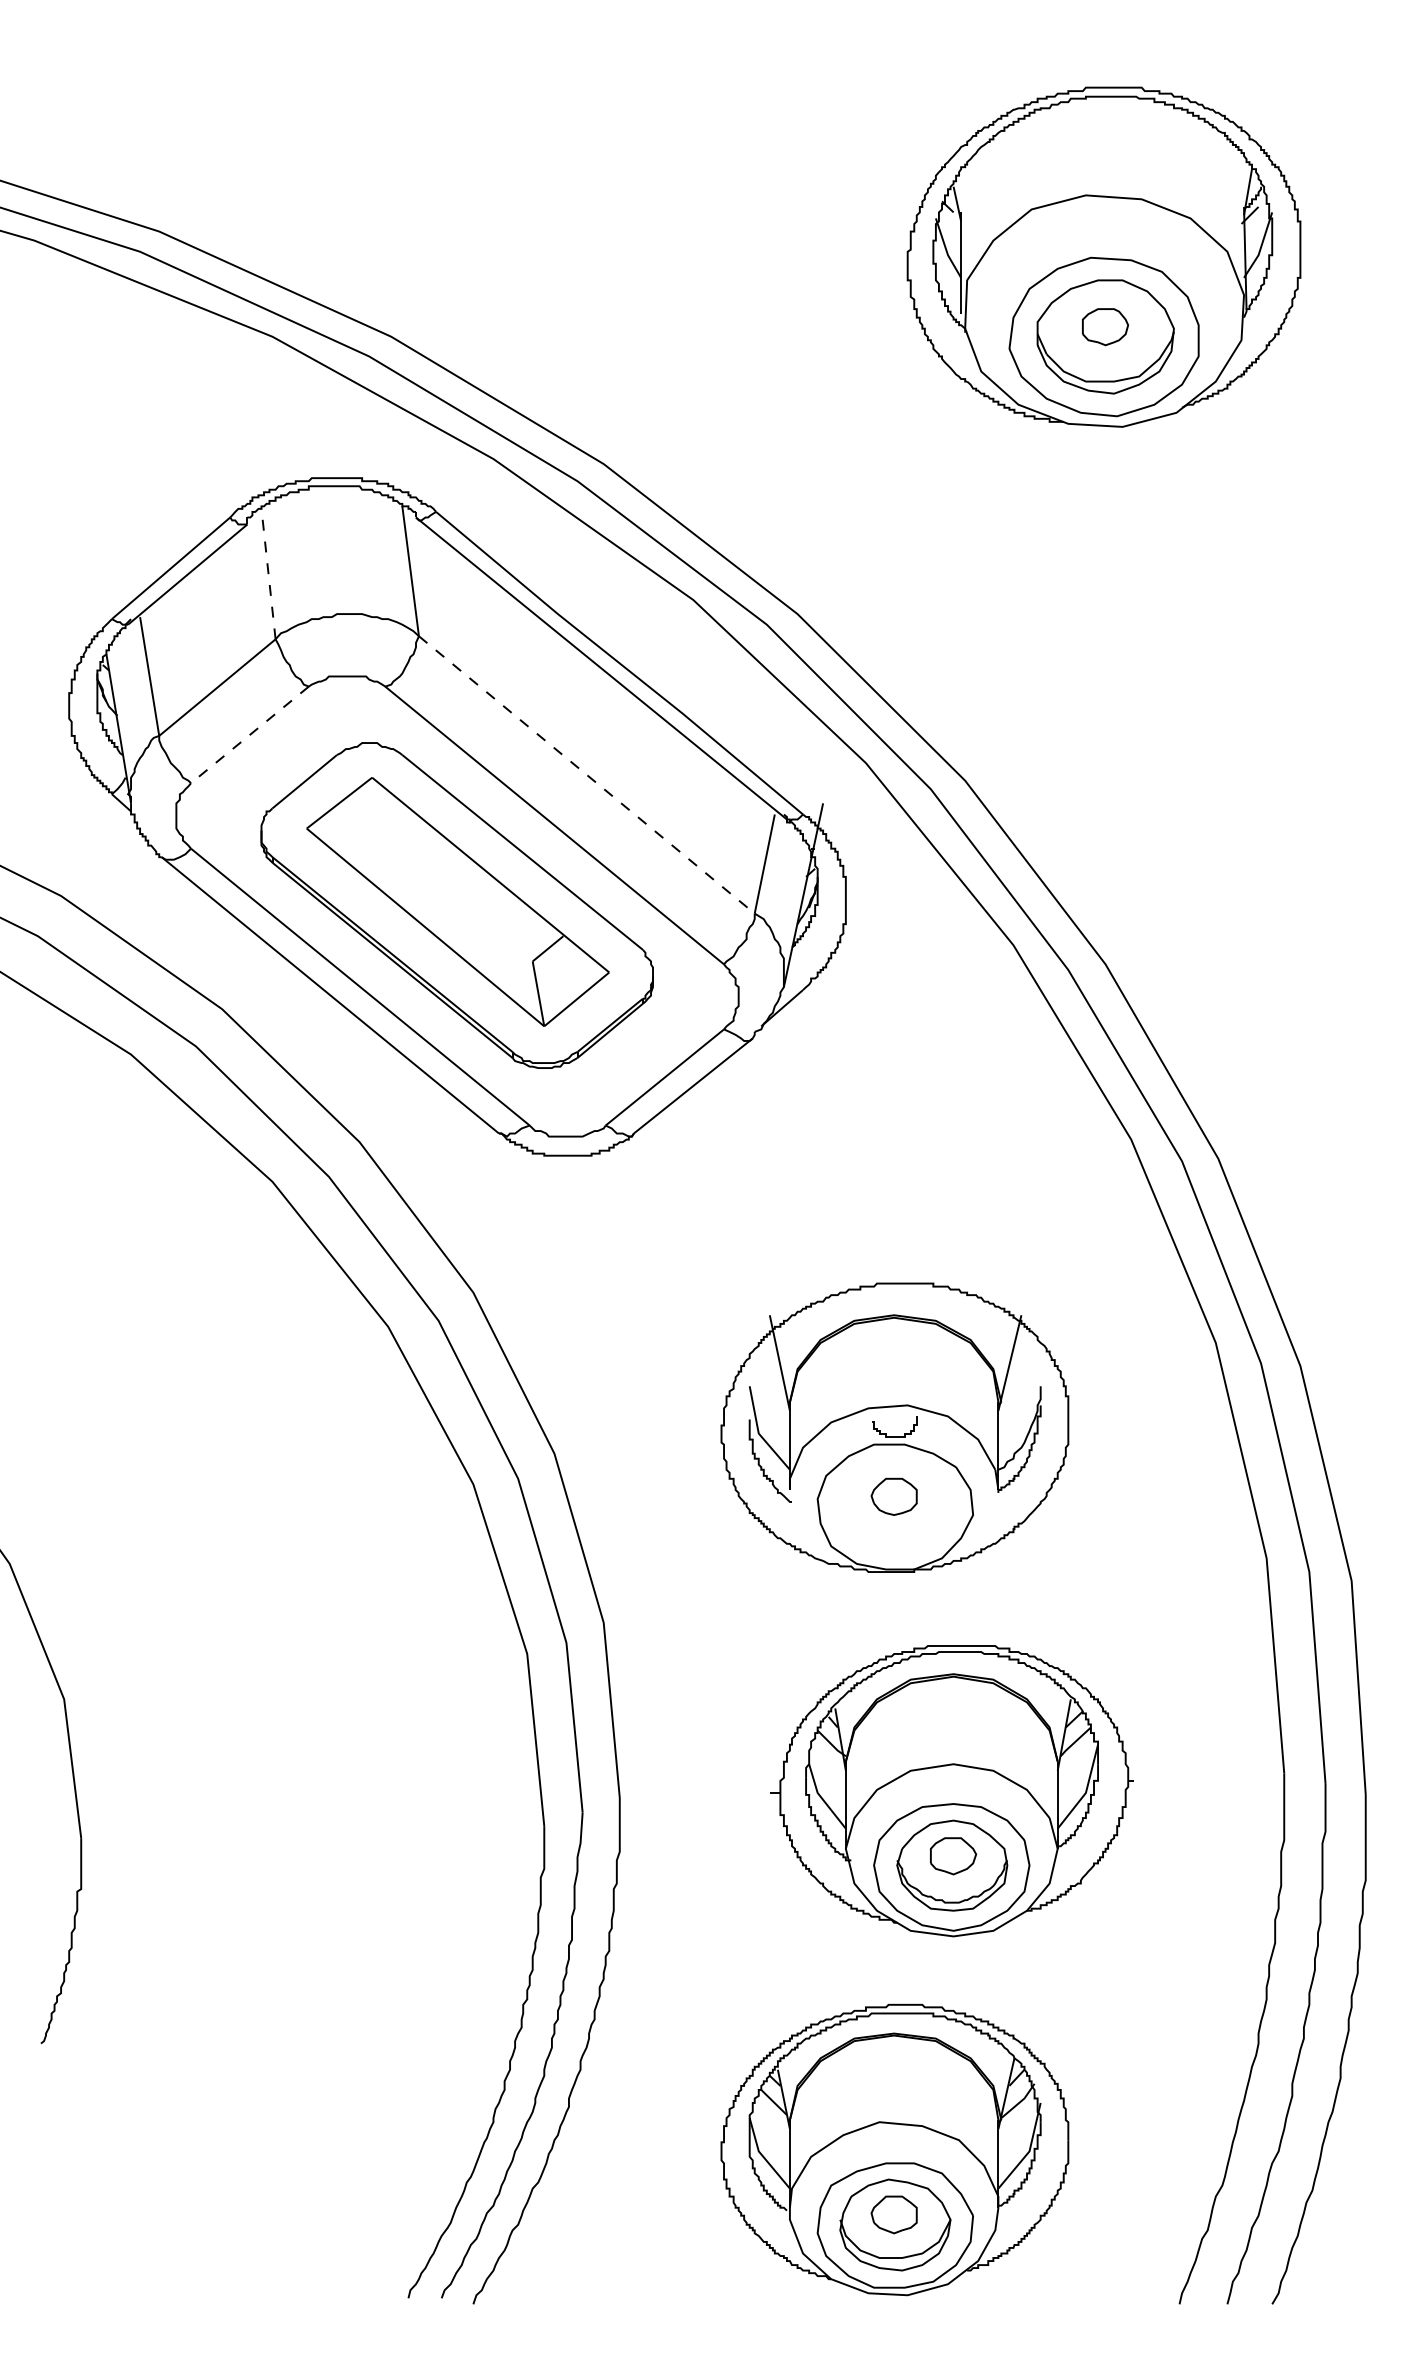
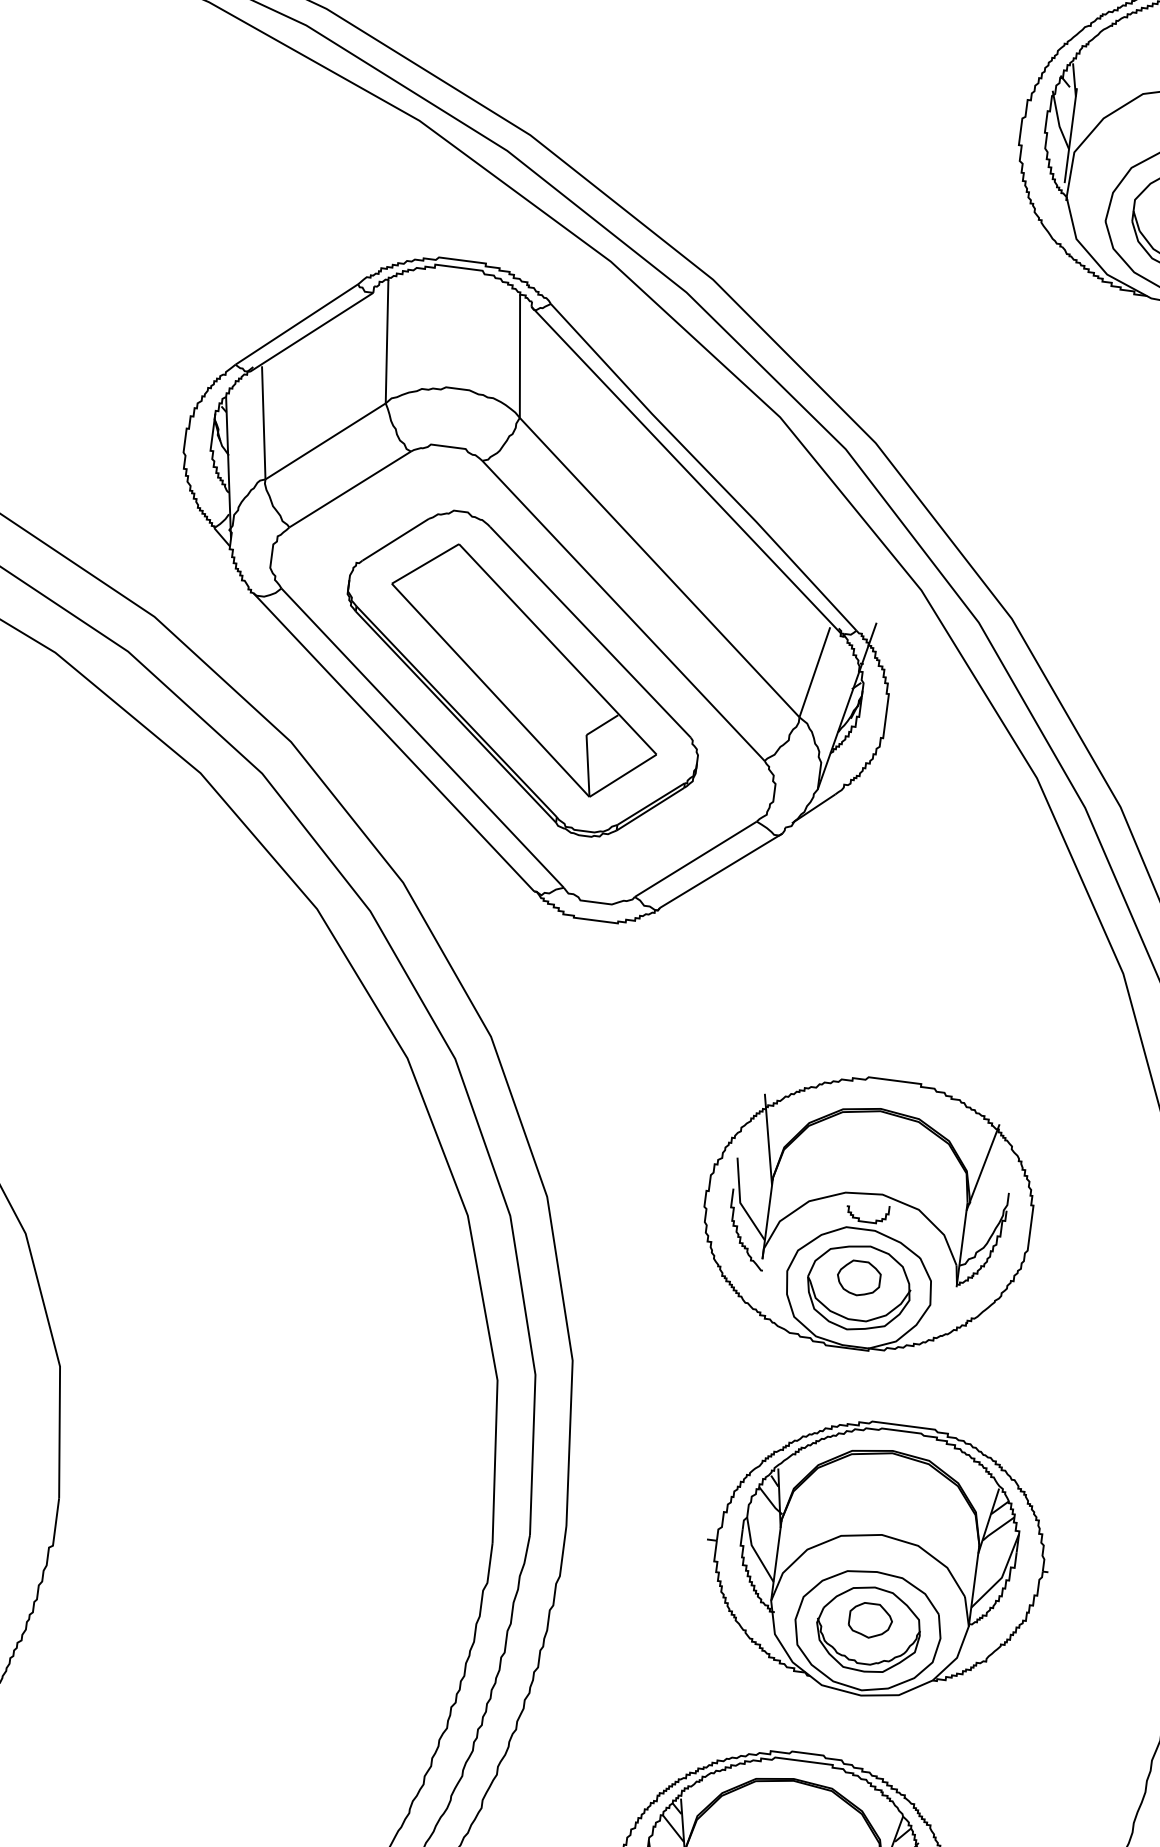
line: (268, 574) -> (386, 342), dashed -> solid
line: (249, 735) -> (349, 489), dashed -> solid
line: (586, 774) -> (659, 567), dashed -> solid
part: (895, 1506) -> (858, 1287), added

